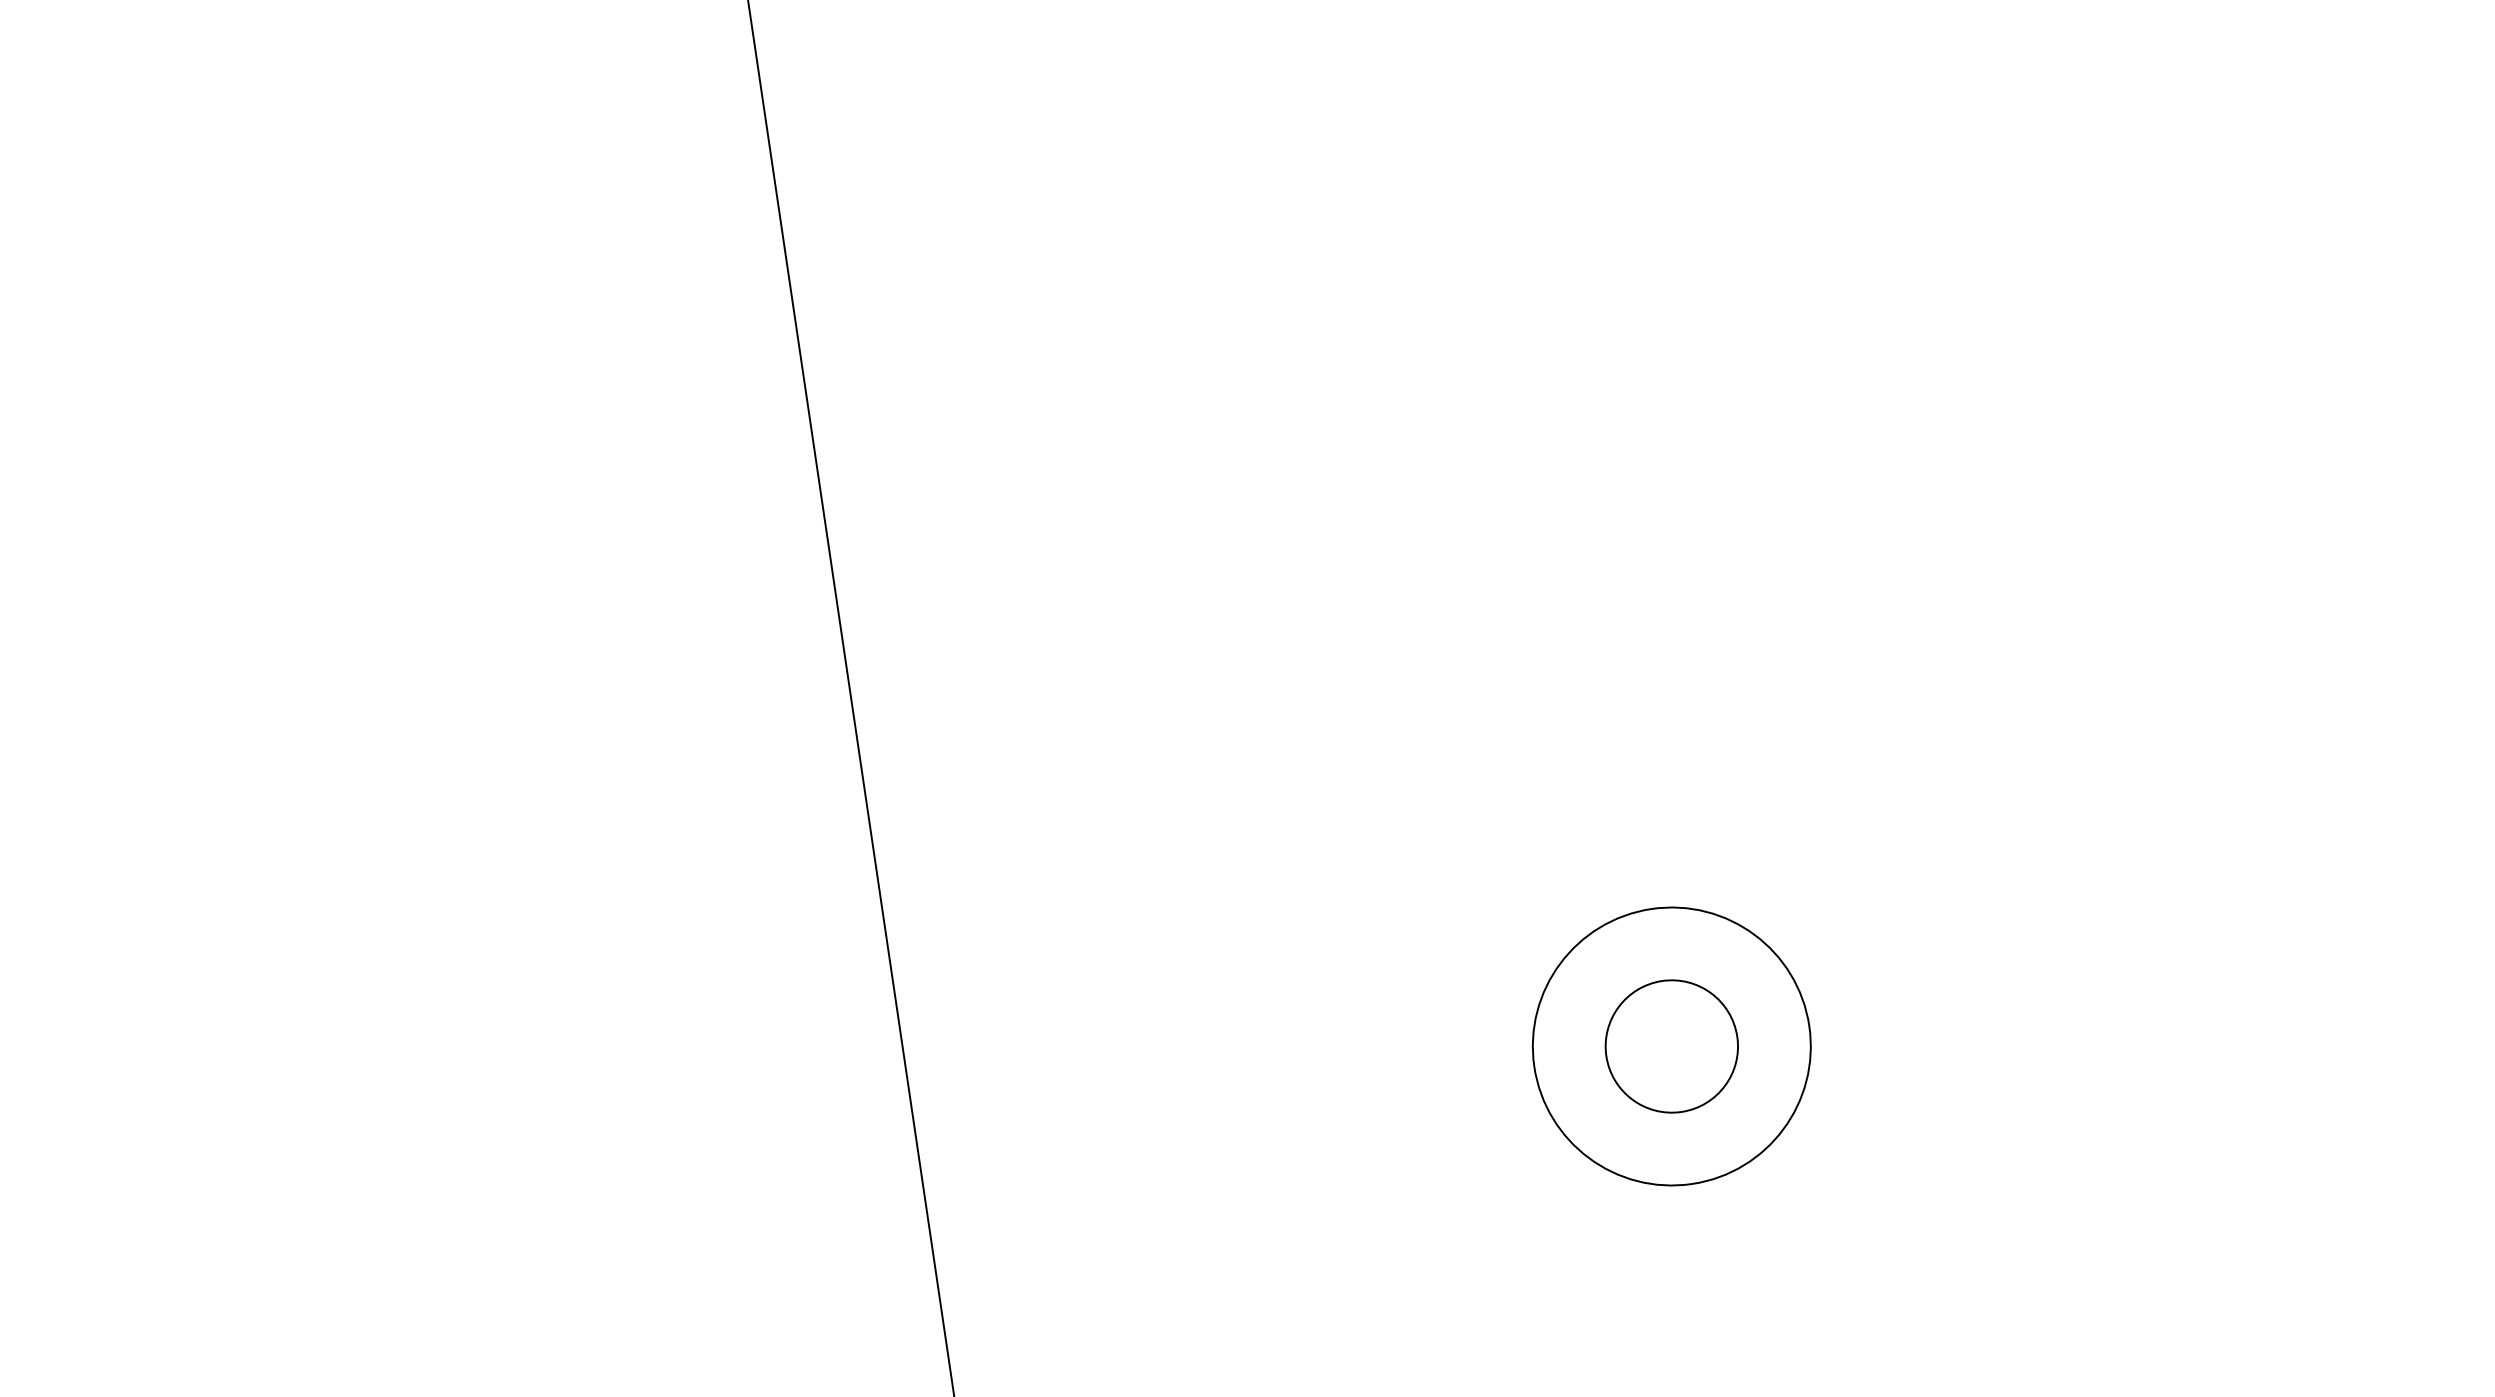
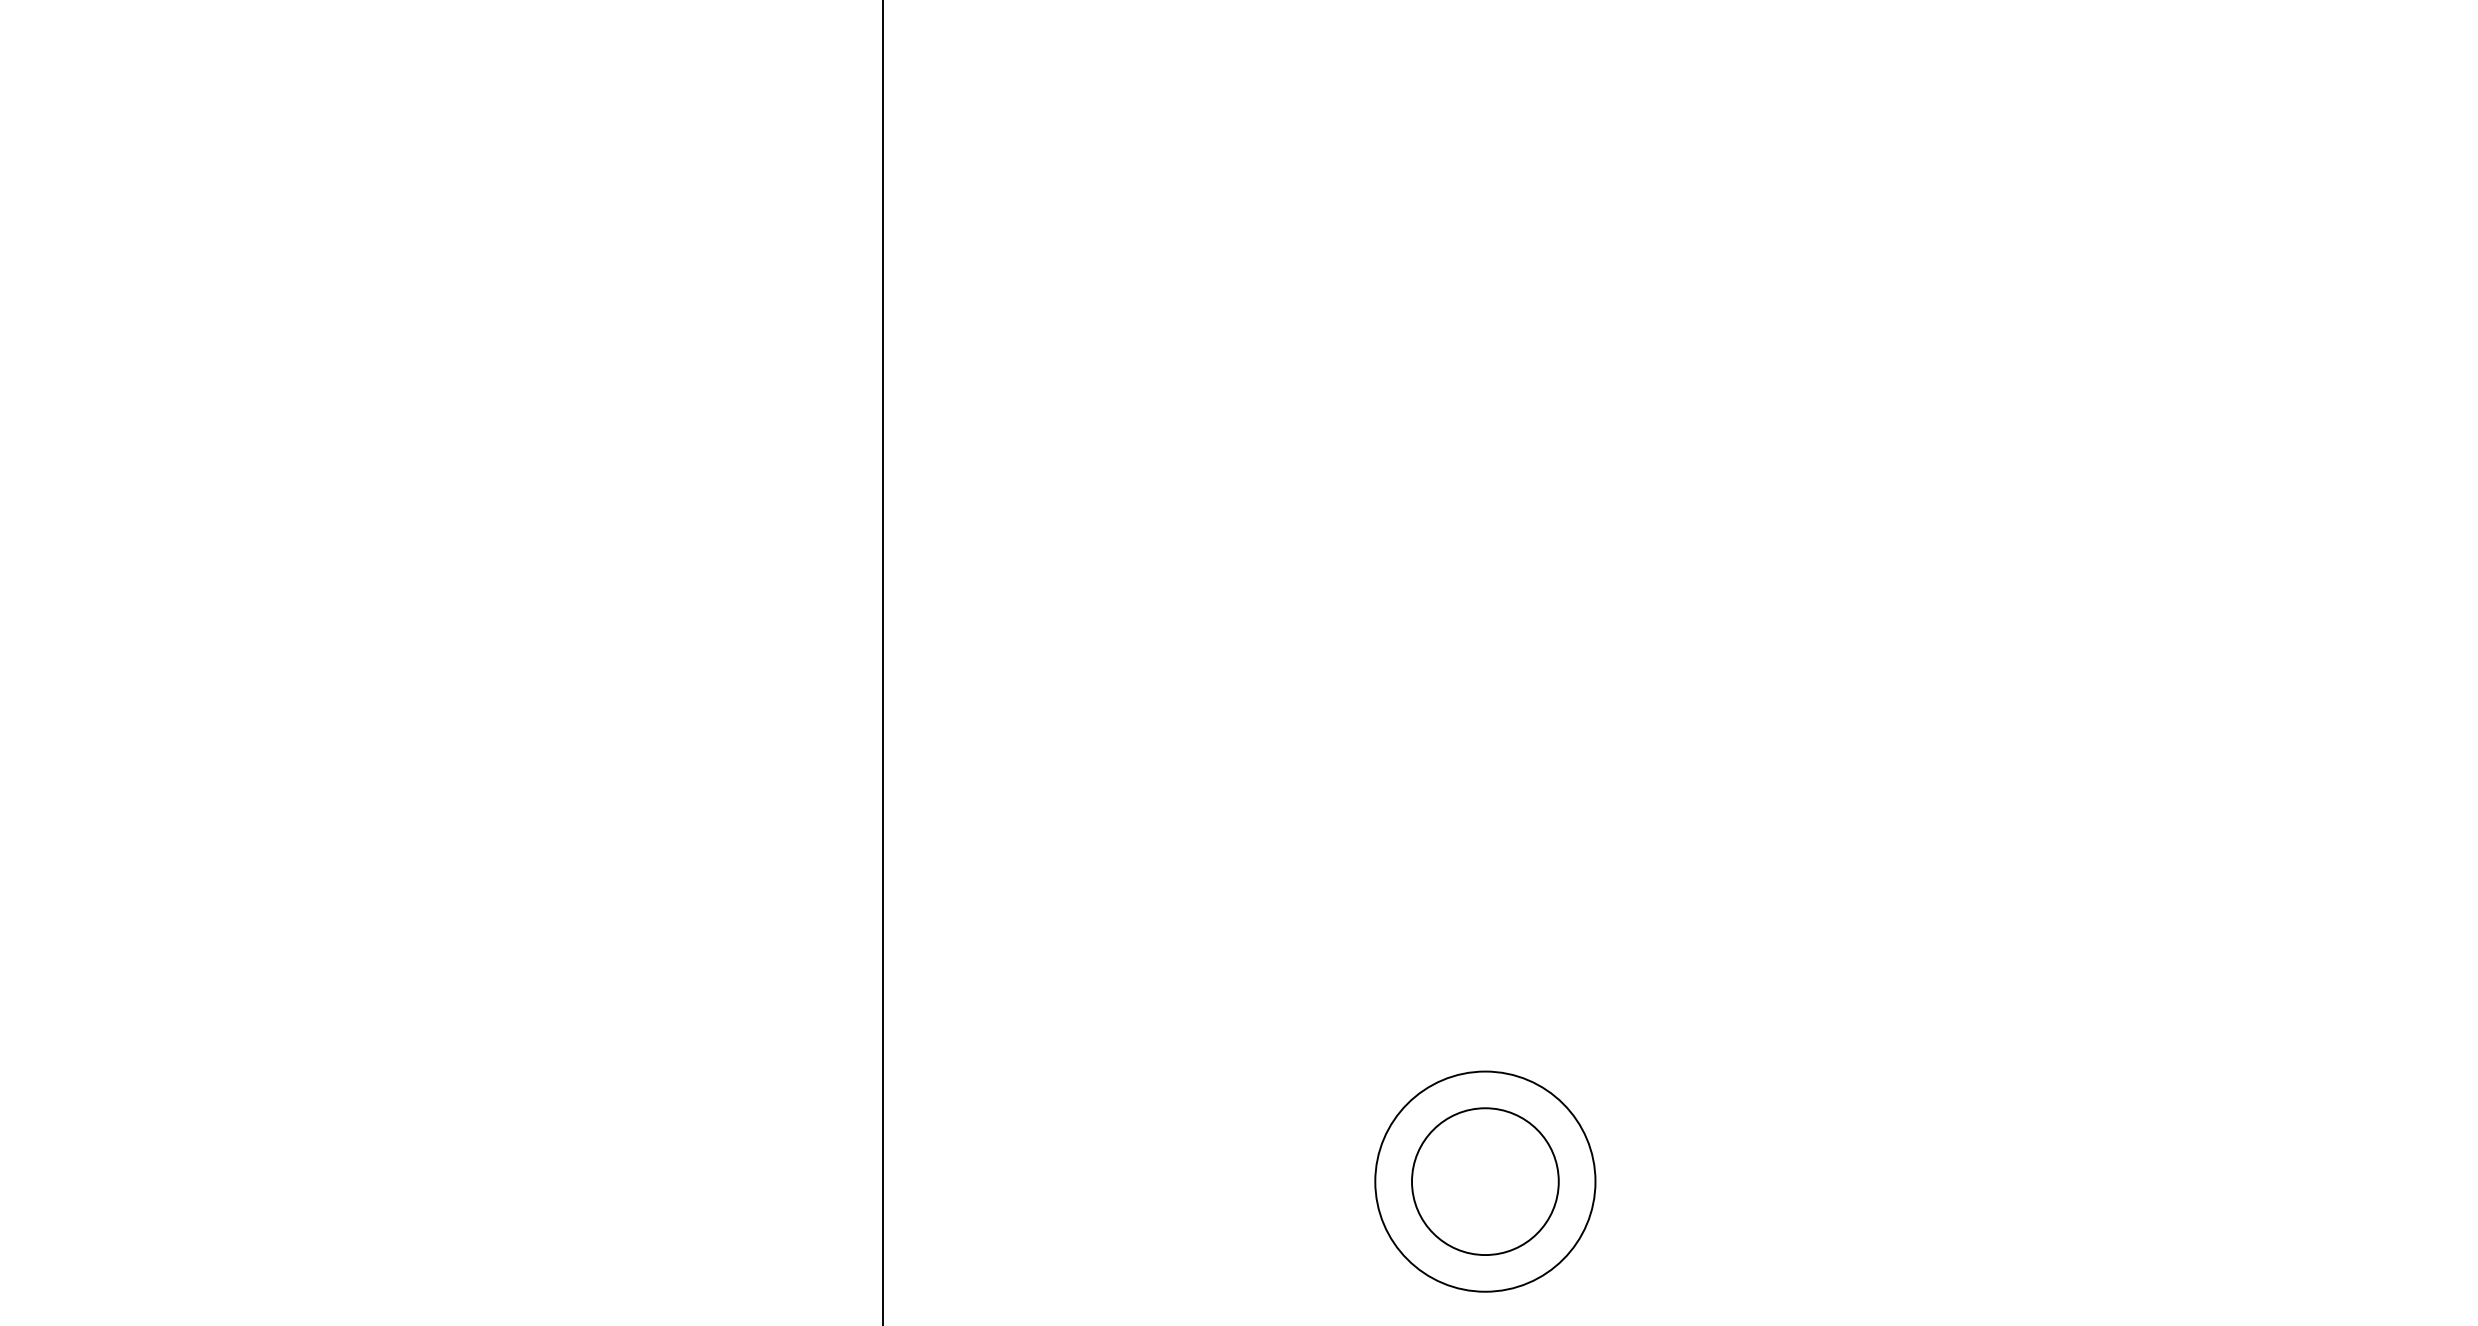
circle: (1670, 1046) -> (1484, 1181), size x1.4

